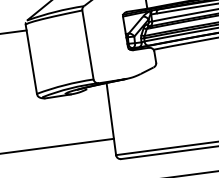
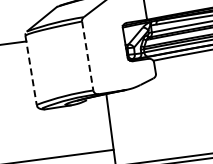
line: (87, 44) -> (87, 55), solid -> dashed
line: (31, 59) -> (31, 70), solid -> dashed

